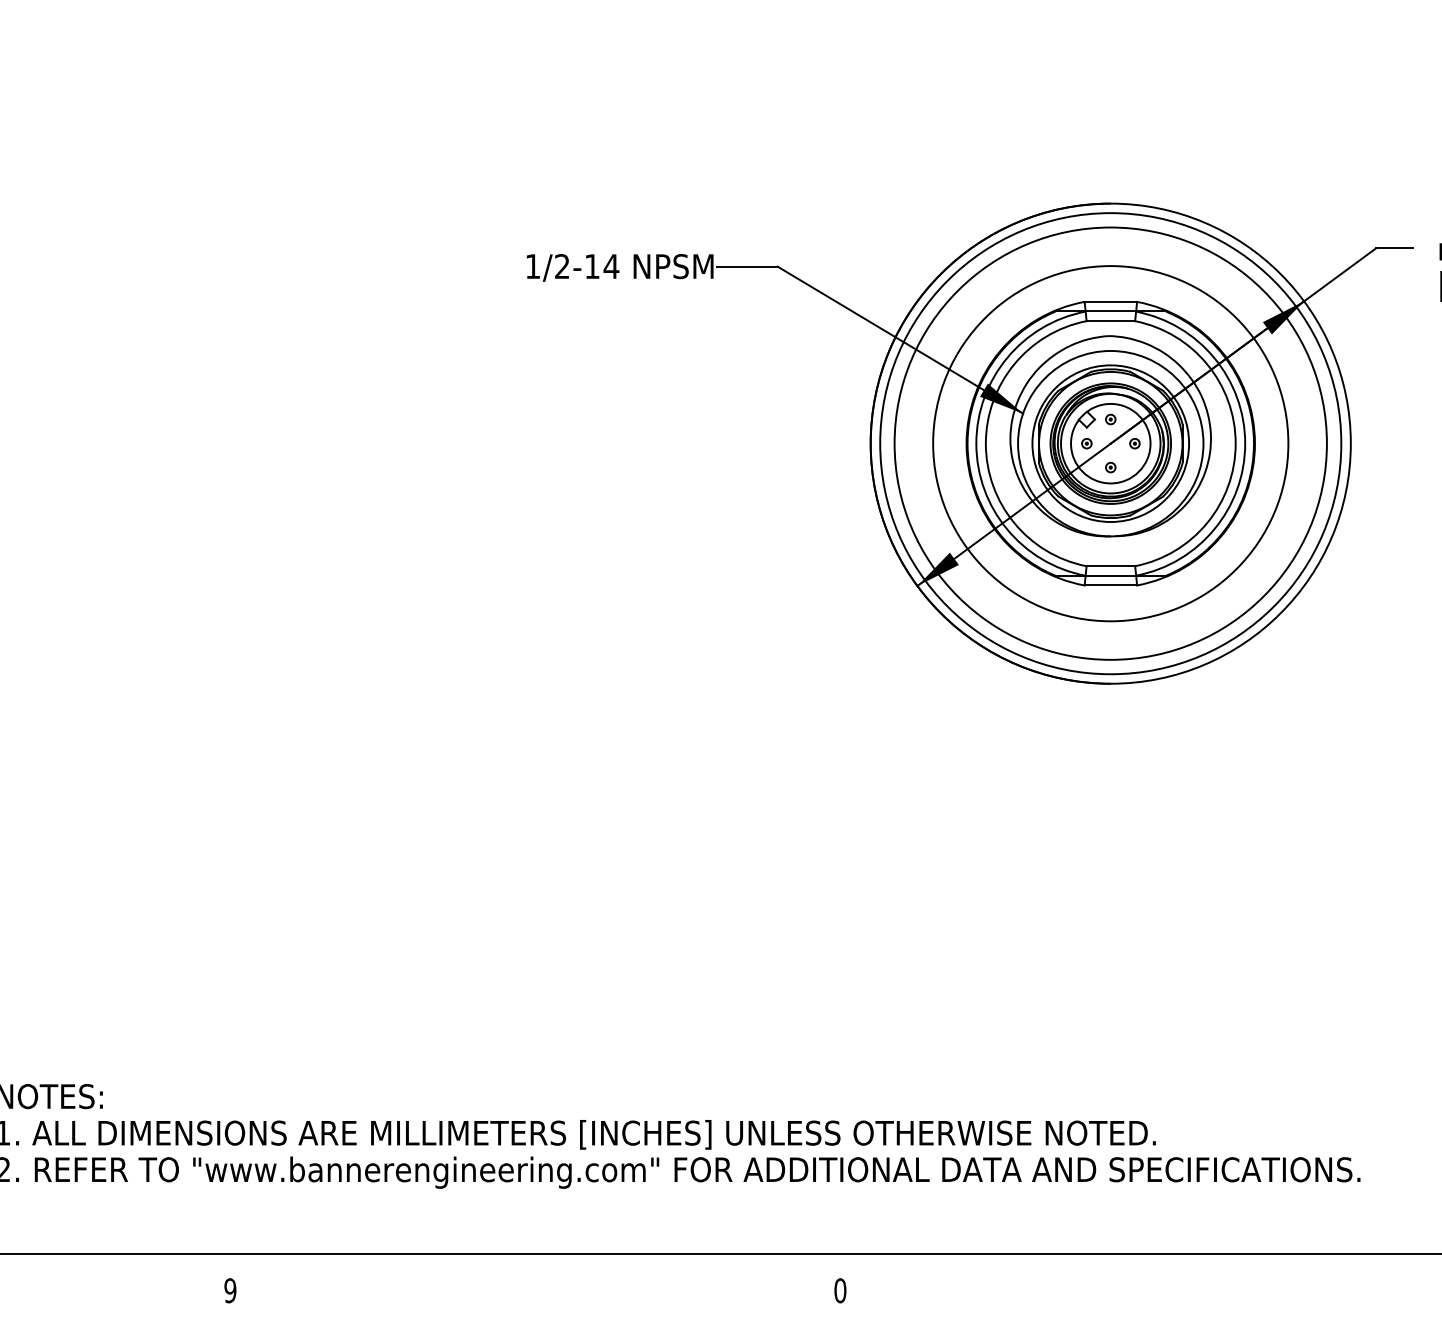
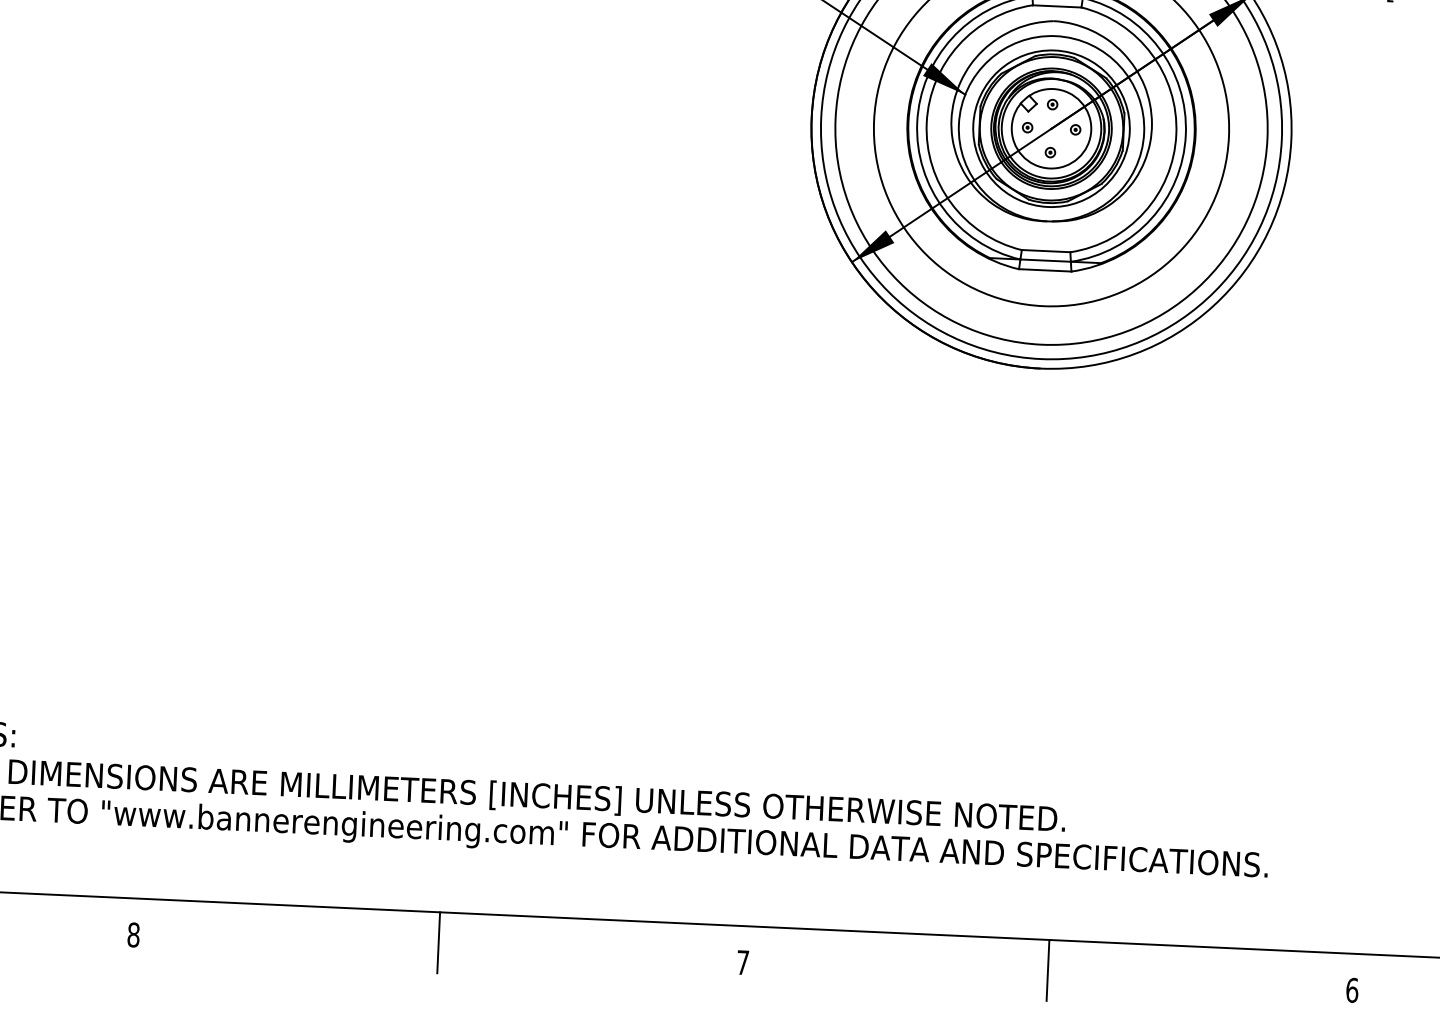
line: (535, 1284) -> (438, 942), added
line: (1145, 1284) -> (1048, 970), added
text: (230, 1290) -> (133, 934), 9 -> 8
text: (840, 1290) -> (743, 962), 0 -> 7

